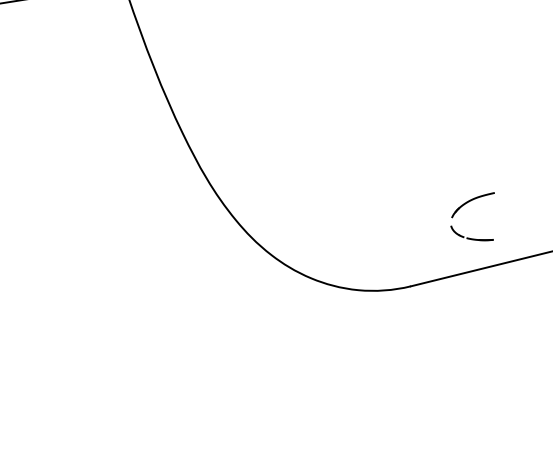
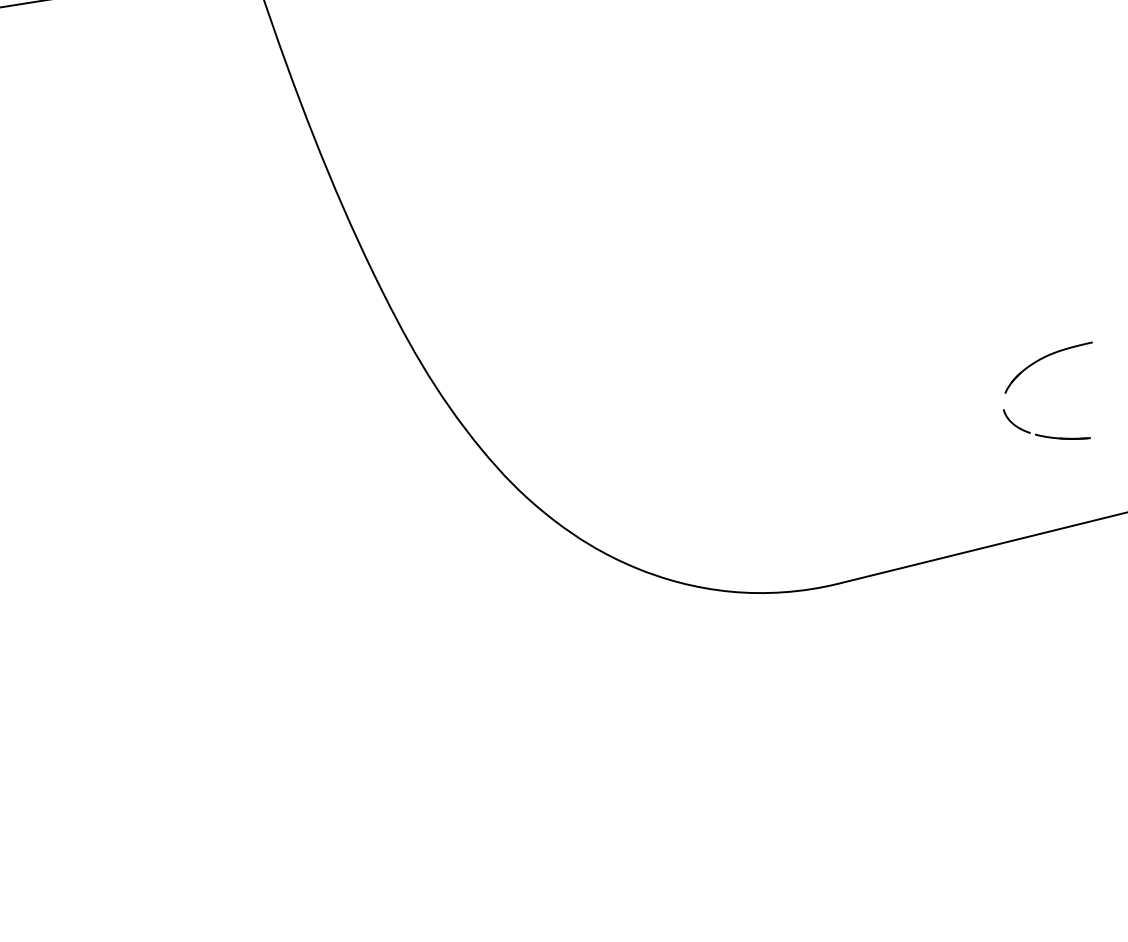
part: (464, 205) -> (1030, 368), moved

